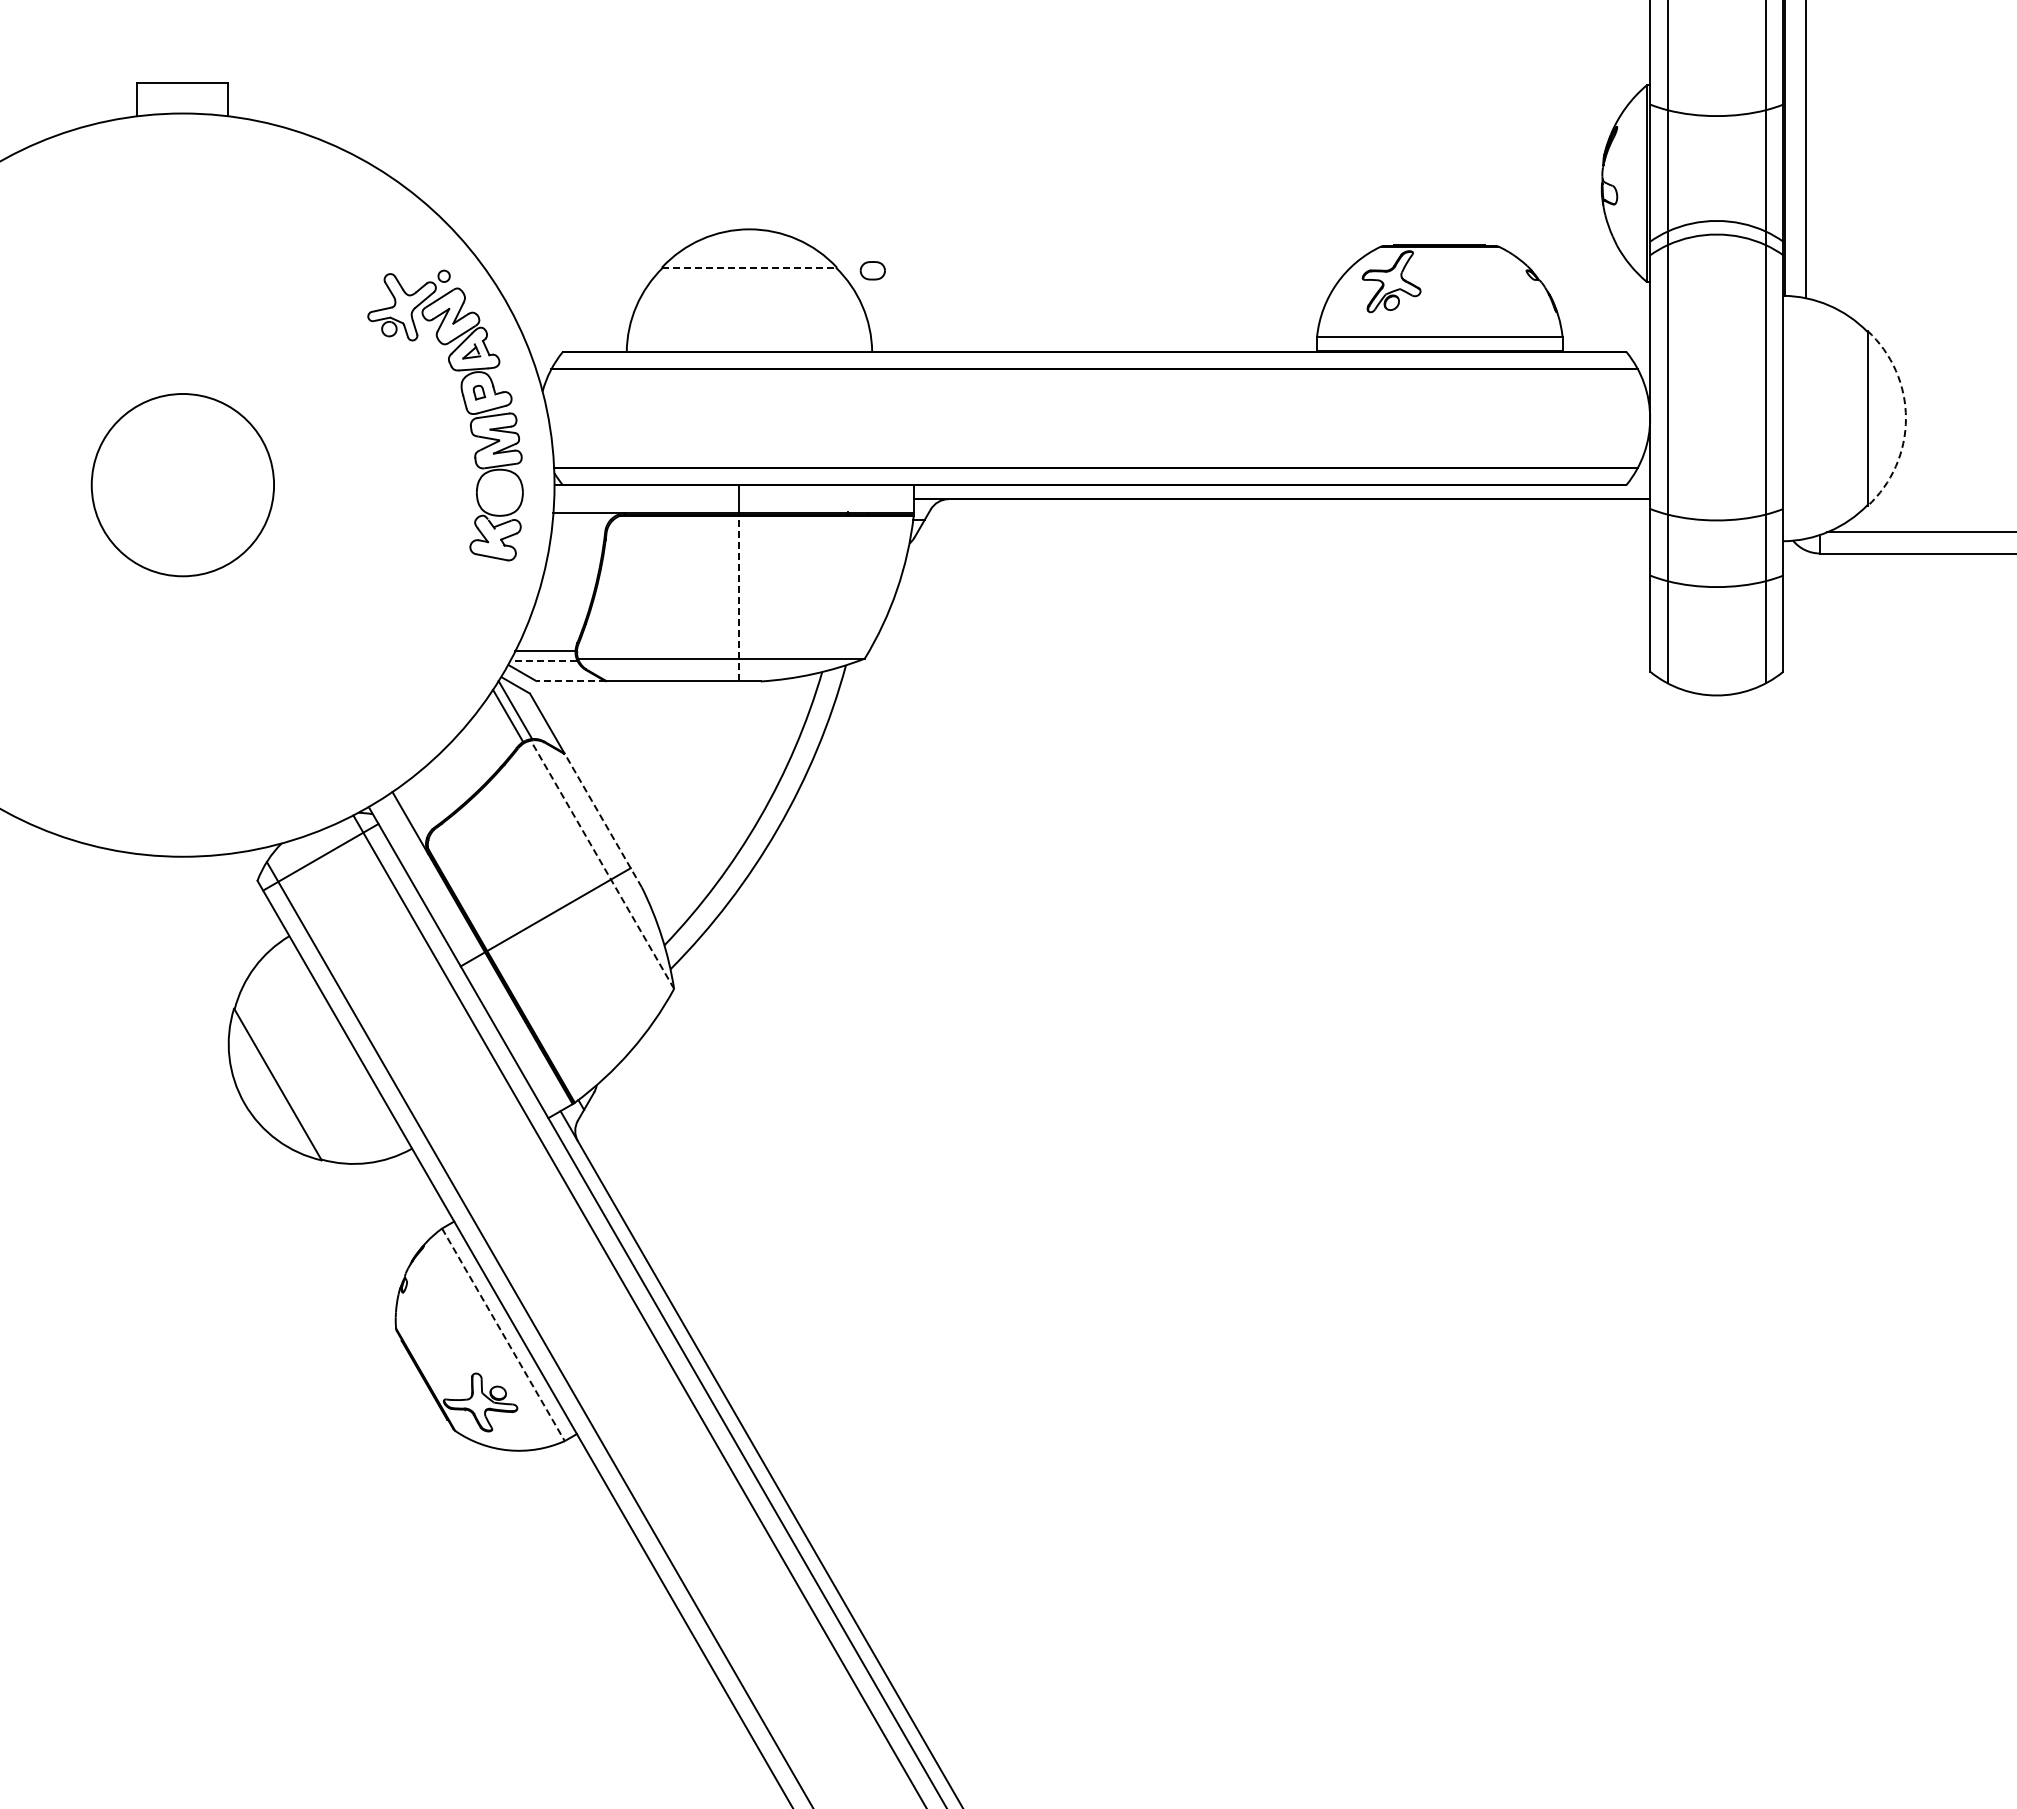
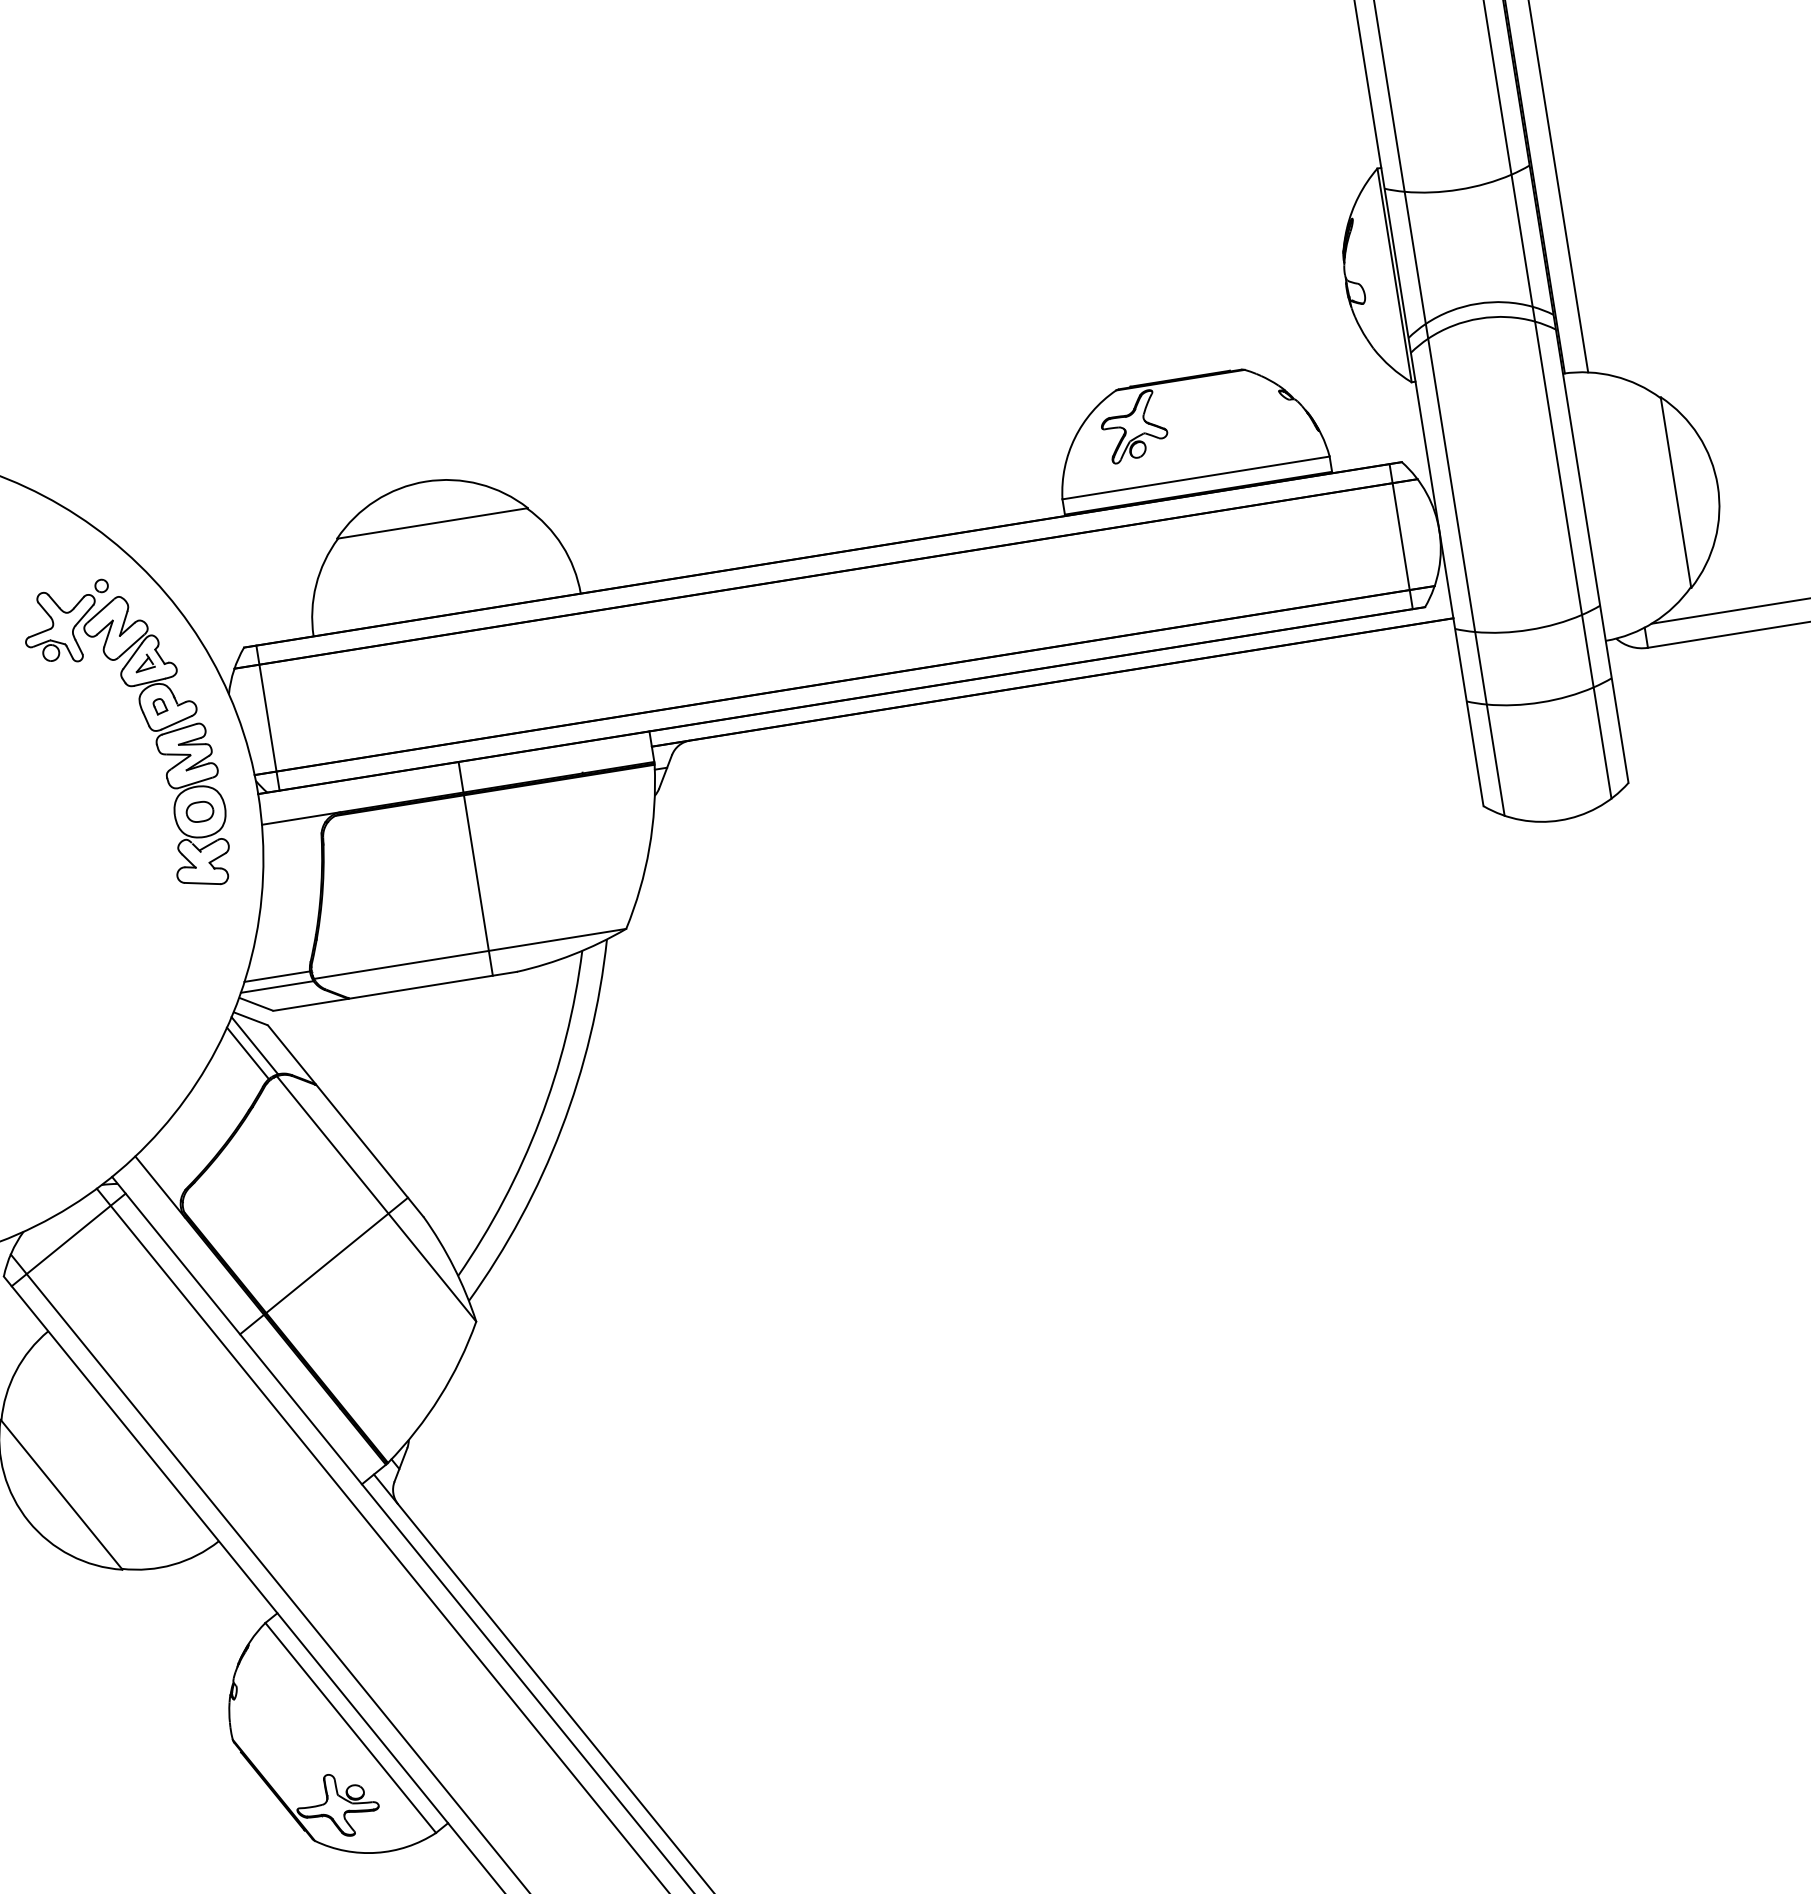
line: (749, 267) -> (432, 523), dashed -> solid
part: (872, 270) -> (199, 811), moved
line: (574, 418) -> (268, 718), added
line: (1615, 418) -> (1401, 536), added
arc: (1905, 418) -> (1717, 485), dashed -> solid
line: (738, 597) -> (478, 884), dashed -> solid
line: (543, 660) -> (276, 986), dashed -> solid
line: (570, 681) -> (309, 1005), dashed -> solid
line: (603, 820) -> (370, 1150), dashed -> solid
line: (602, 864) -> (376, 1198), dashed -> solid
line: (503, 1334) -> (350, 1727), dashed -> solid

